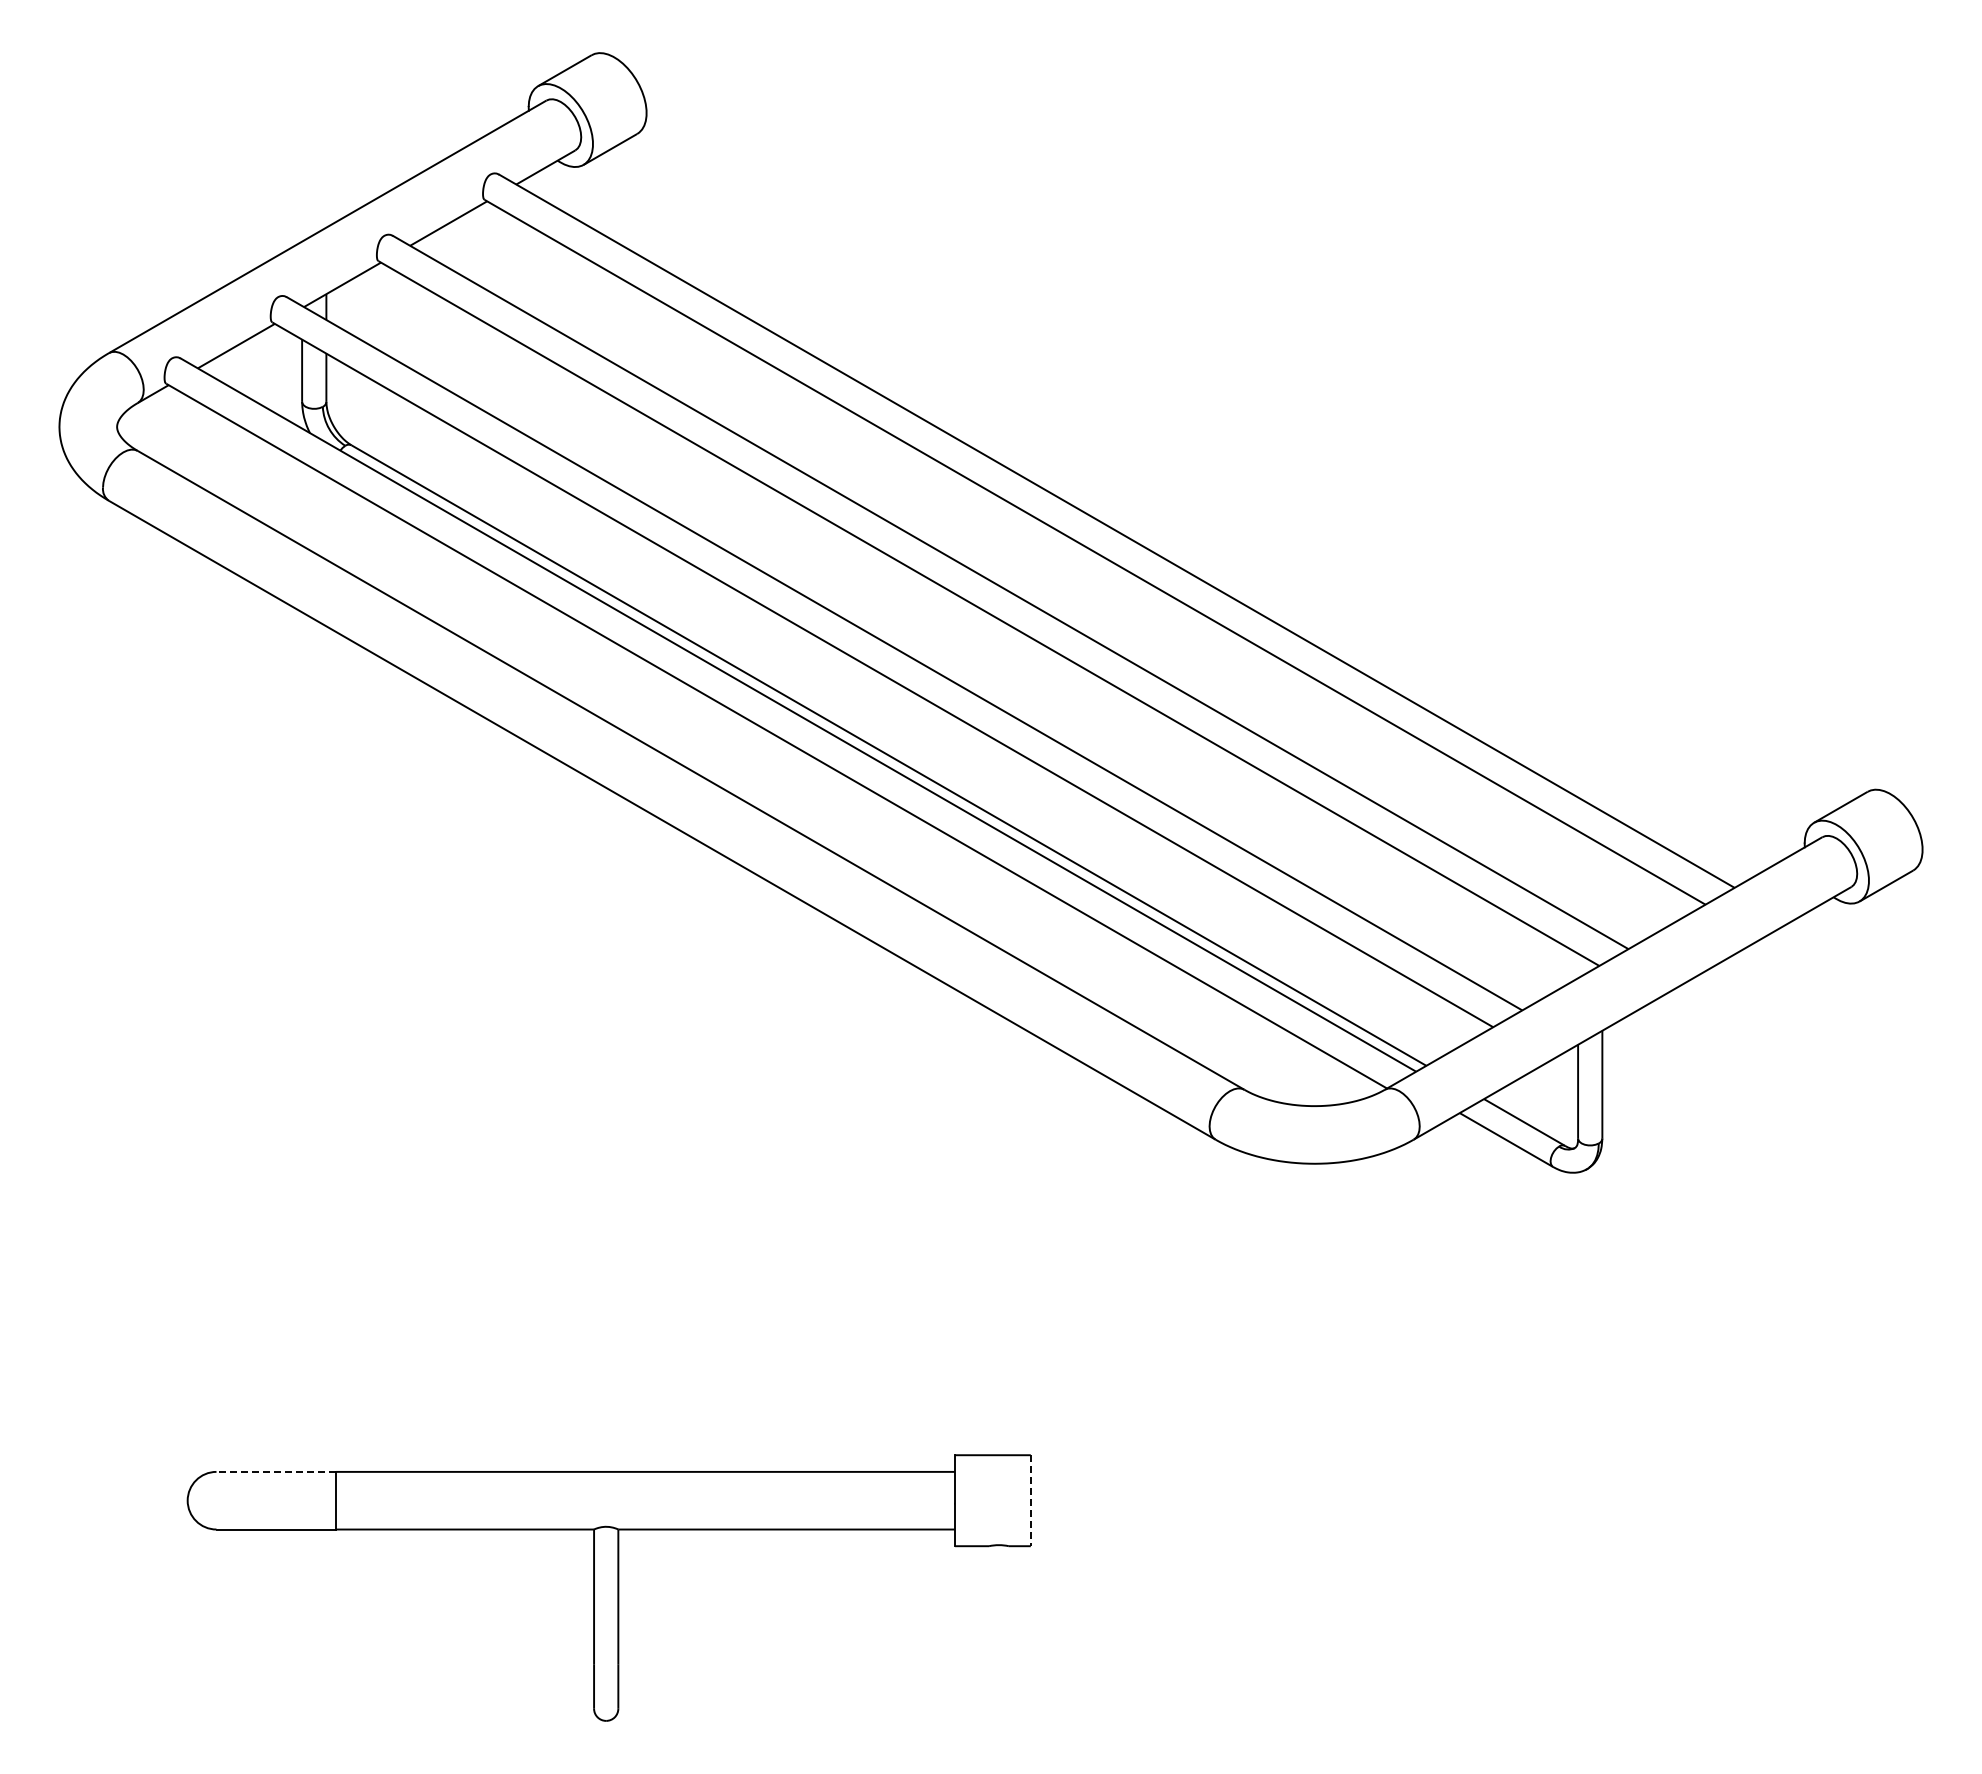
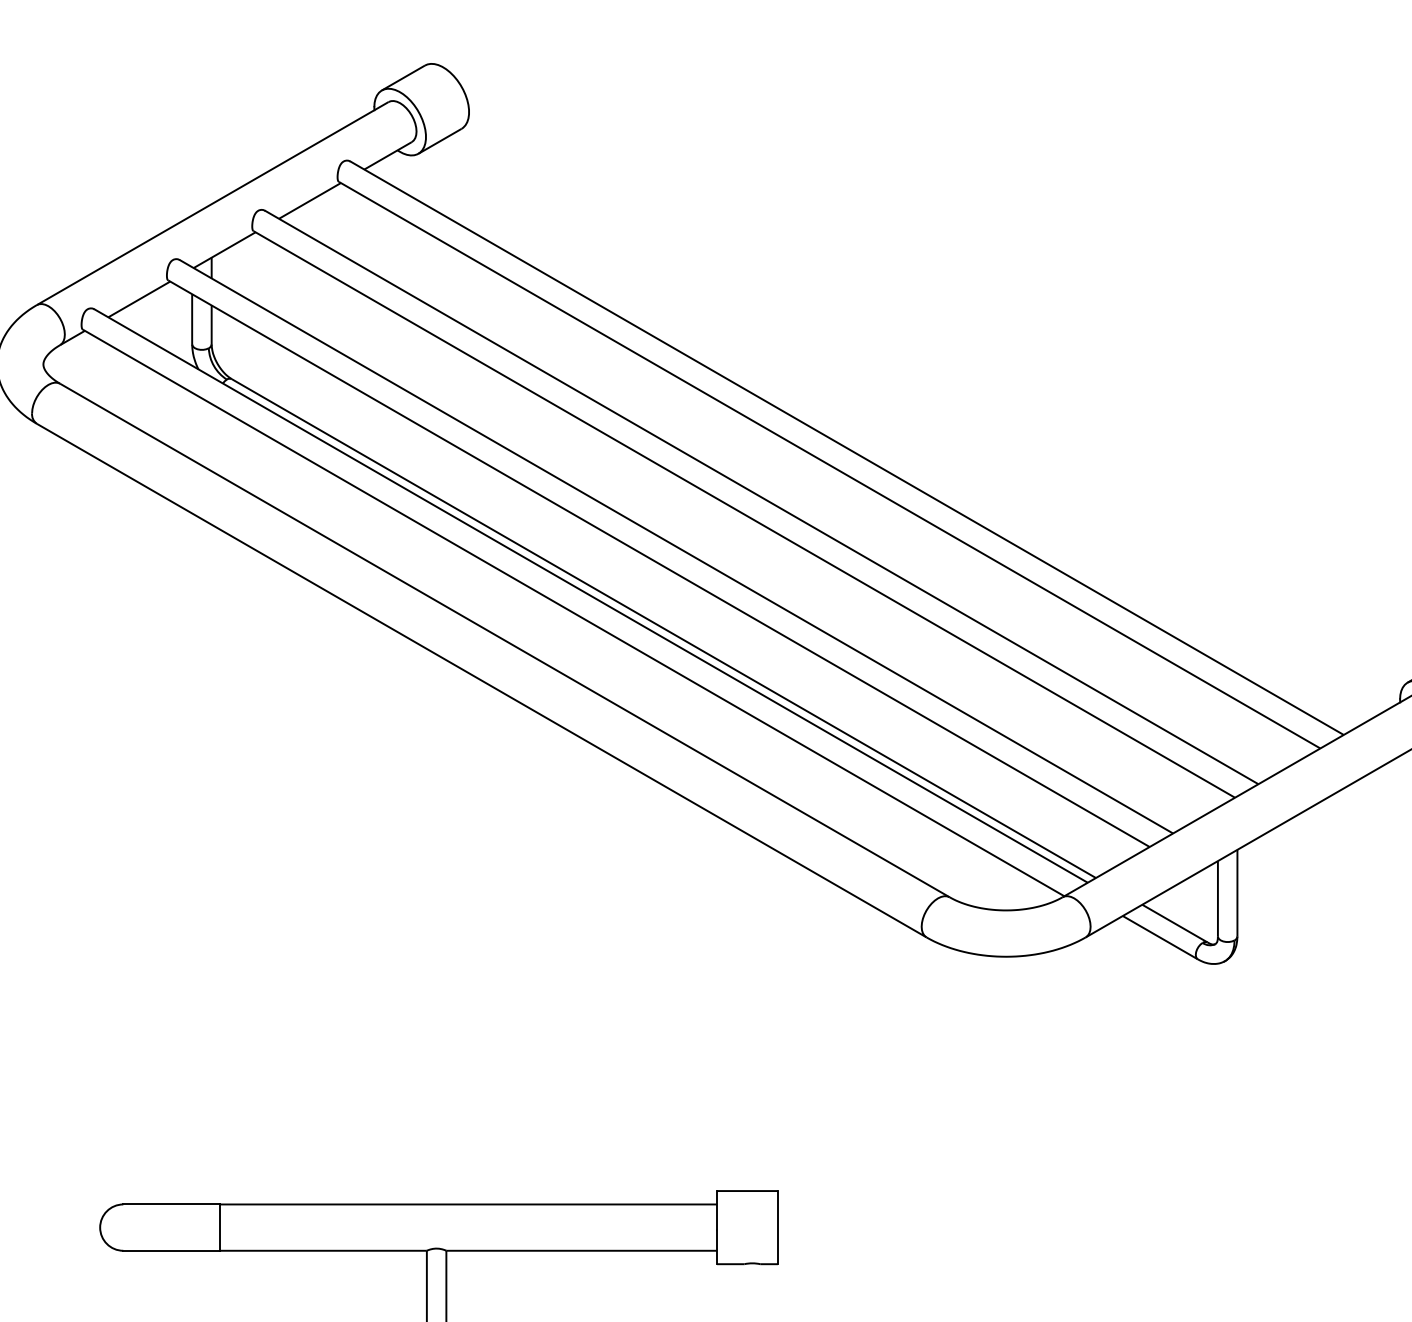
line: (276, 1471) -> (171, 1204), dashed -> solid
line: (1030, 1501) -> (777, 1228), dashed -> solid

